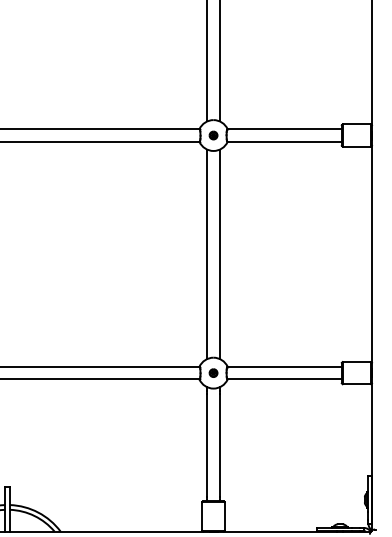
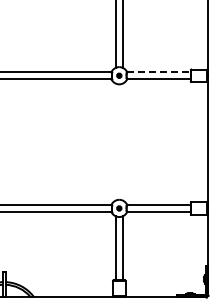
line: (285, 129) -> (159, 72), solid -> dashed
line: (206, 253) -> (115, 141), removed
line: (219, 253) -> (122, 141), removed

